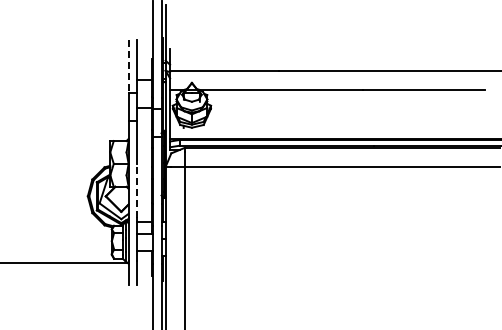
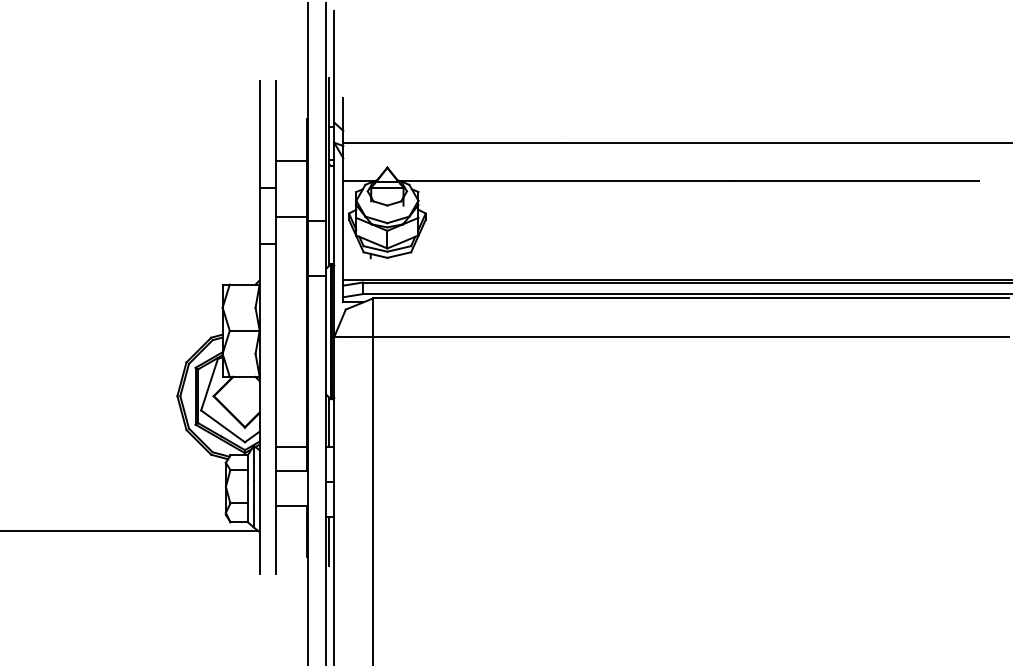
line: (128, 66) -> (259, 134), dashed -> solid
line: (136, 190) -> (275, 384), dashed -> solid

